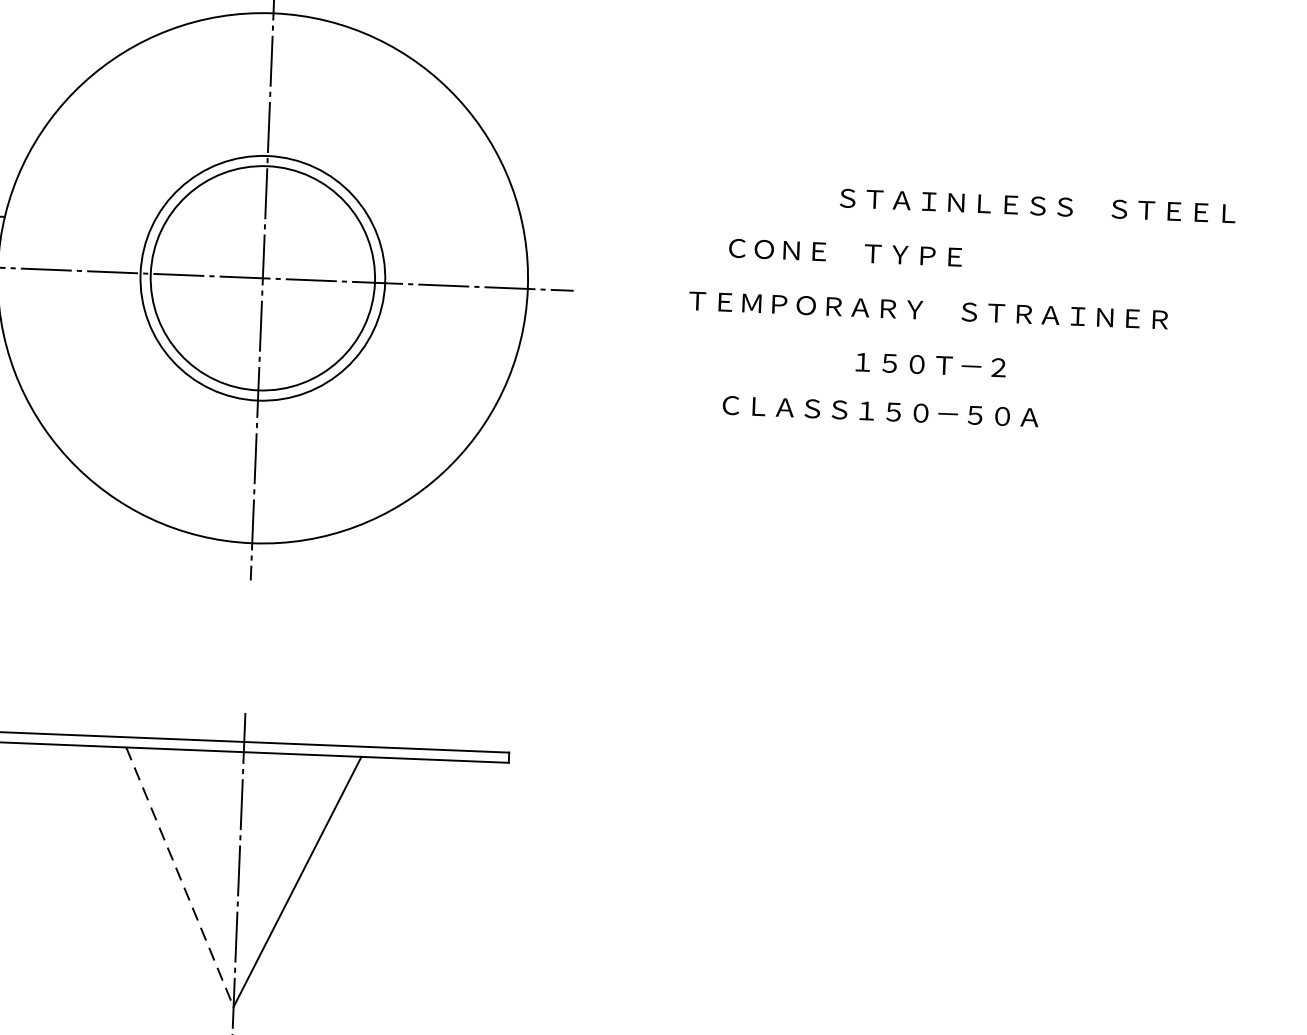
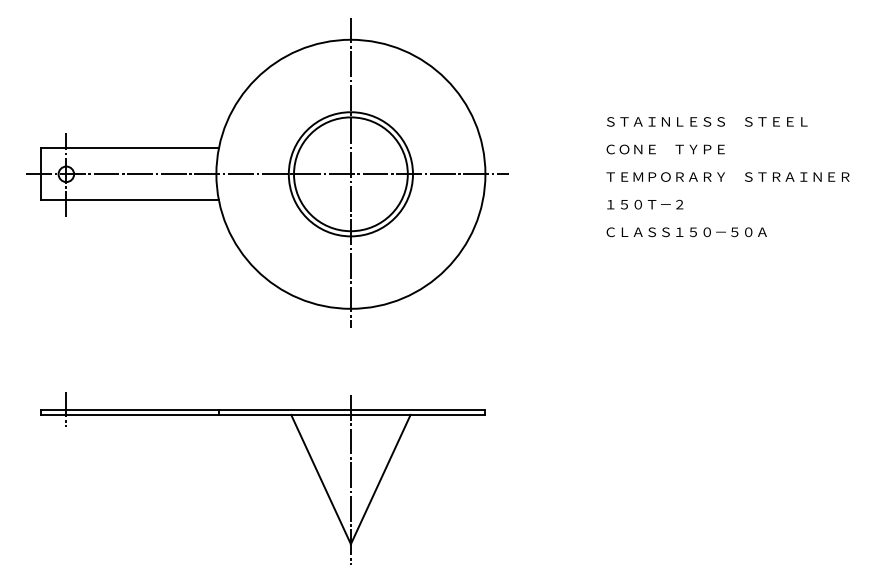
text: (1038, 205) -> (707, 121), moved
text: (845, 252) -> (665, 149), moved
text: (927, 309) -> (727, 176), moved
text: (931, 364) -> (645, 204), moved
text: (880, 411) -> (686, 232), moved
line: (180, 879) -> (321, 480), dashed -> solid

